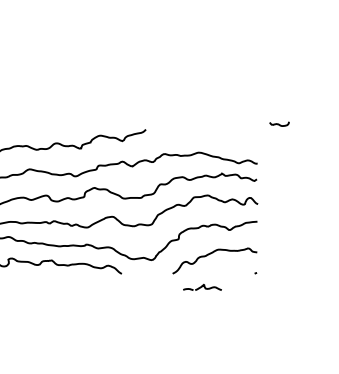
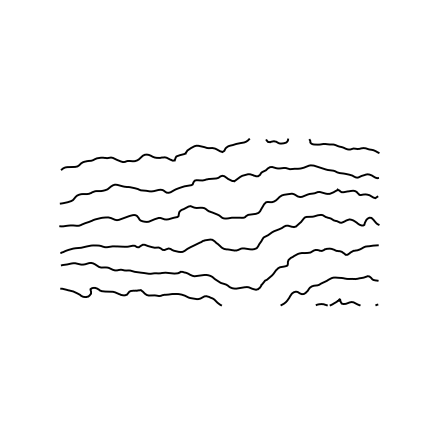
curve: (278, 124) -> (276, 141), moved
curve: (227, 136) -> (343, 146), added
part: (201, 287) -> (337, 302), moved

